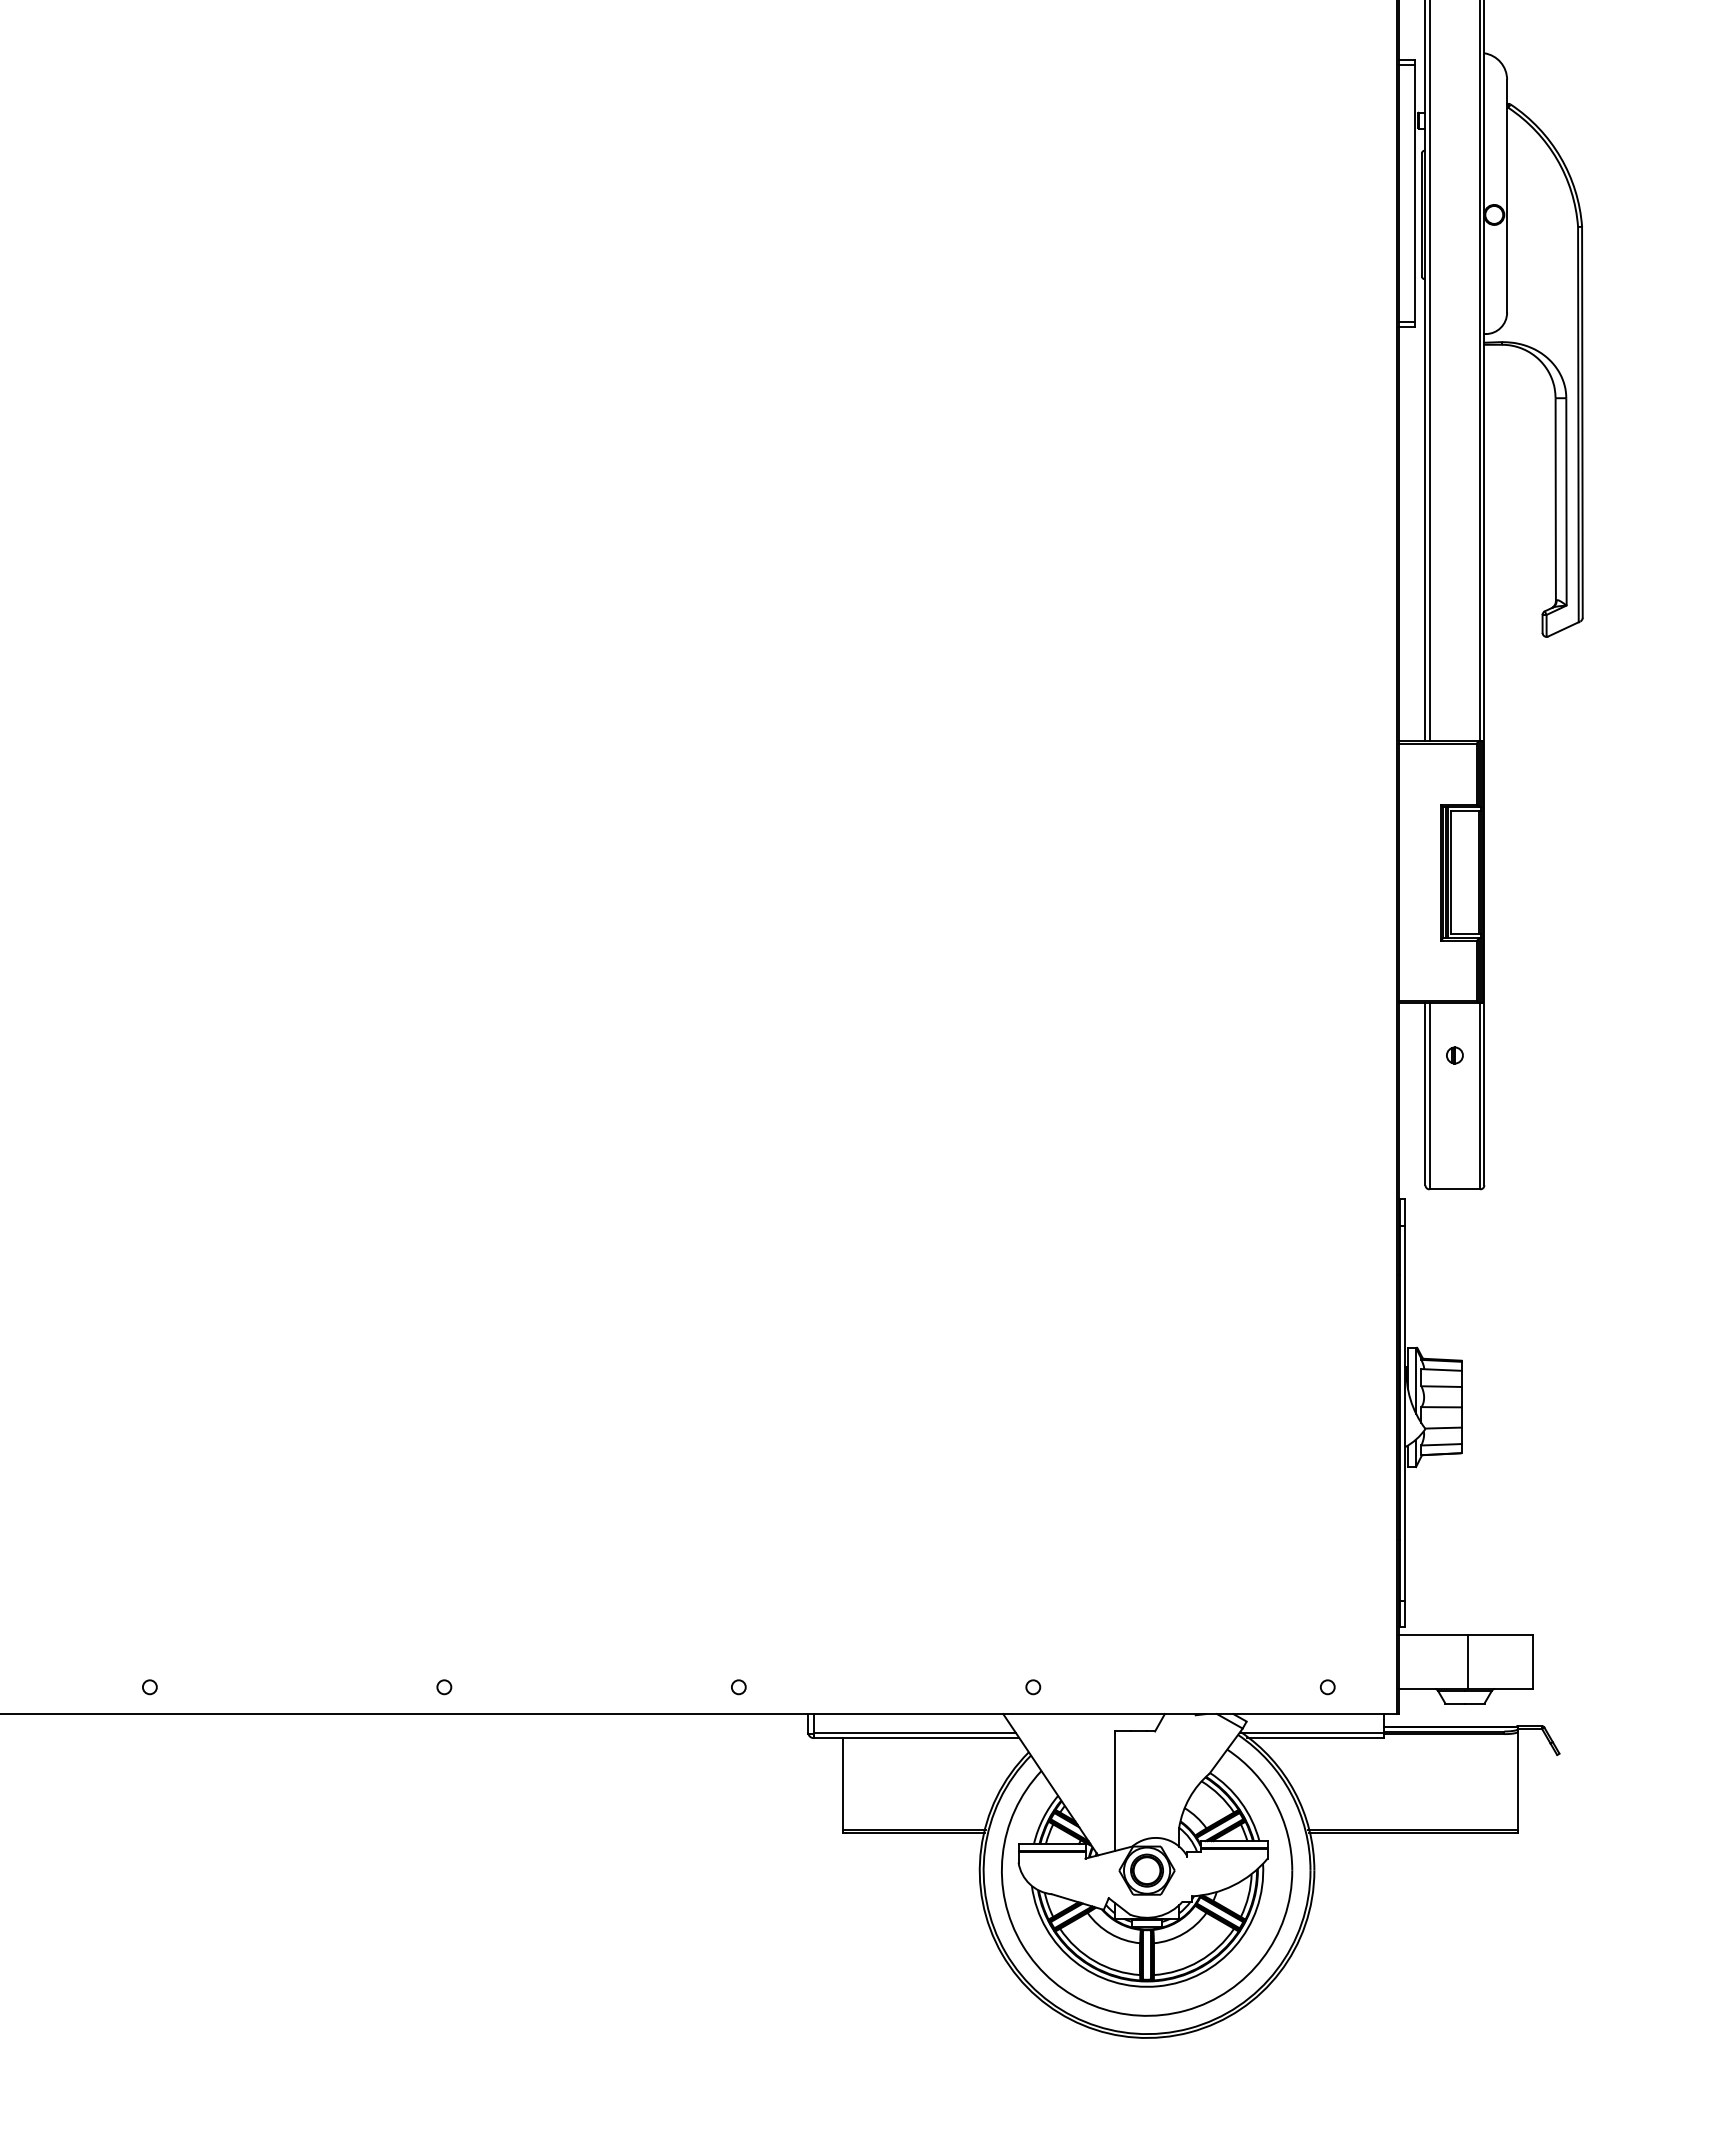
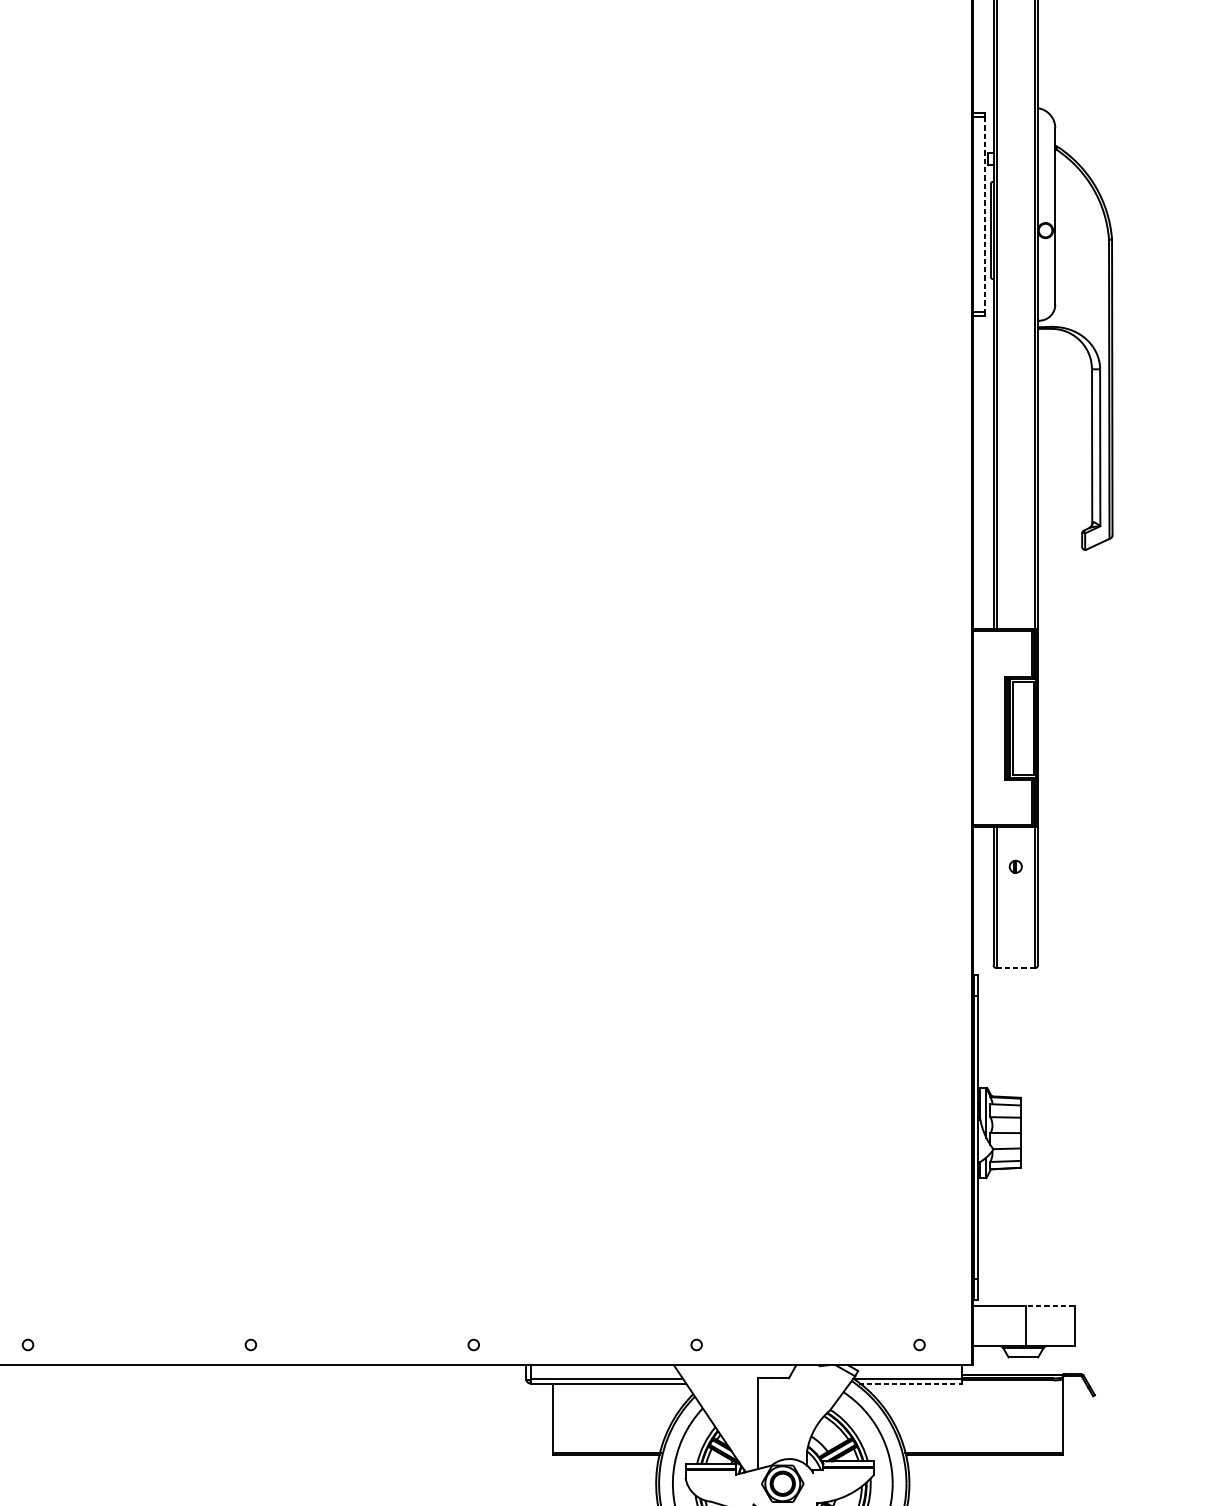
line: (1414, 194) -> (985, 215), solid -> dashed
line: (1454, 1189) -> (1015, 968), solid -> dashed
line: (1499, 1635) -> (1049, 1305), solid -> dashed
line: (1316, 1738) -> (911, 1383), solid -> dashed

